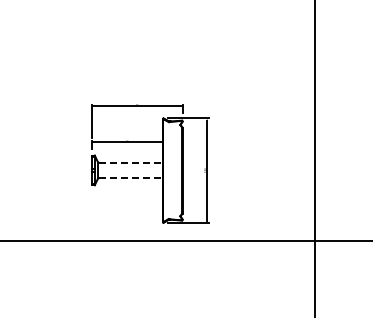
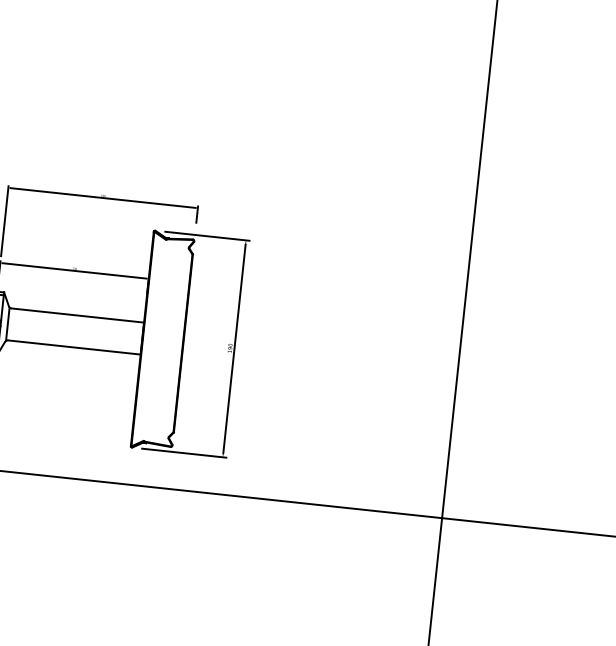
line: (131, 162) -> (78, 315), dashed -> solid
line: (131, 178) -> (75, 348), dashed -> solid

